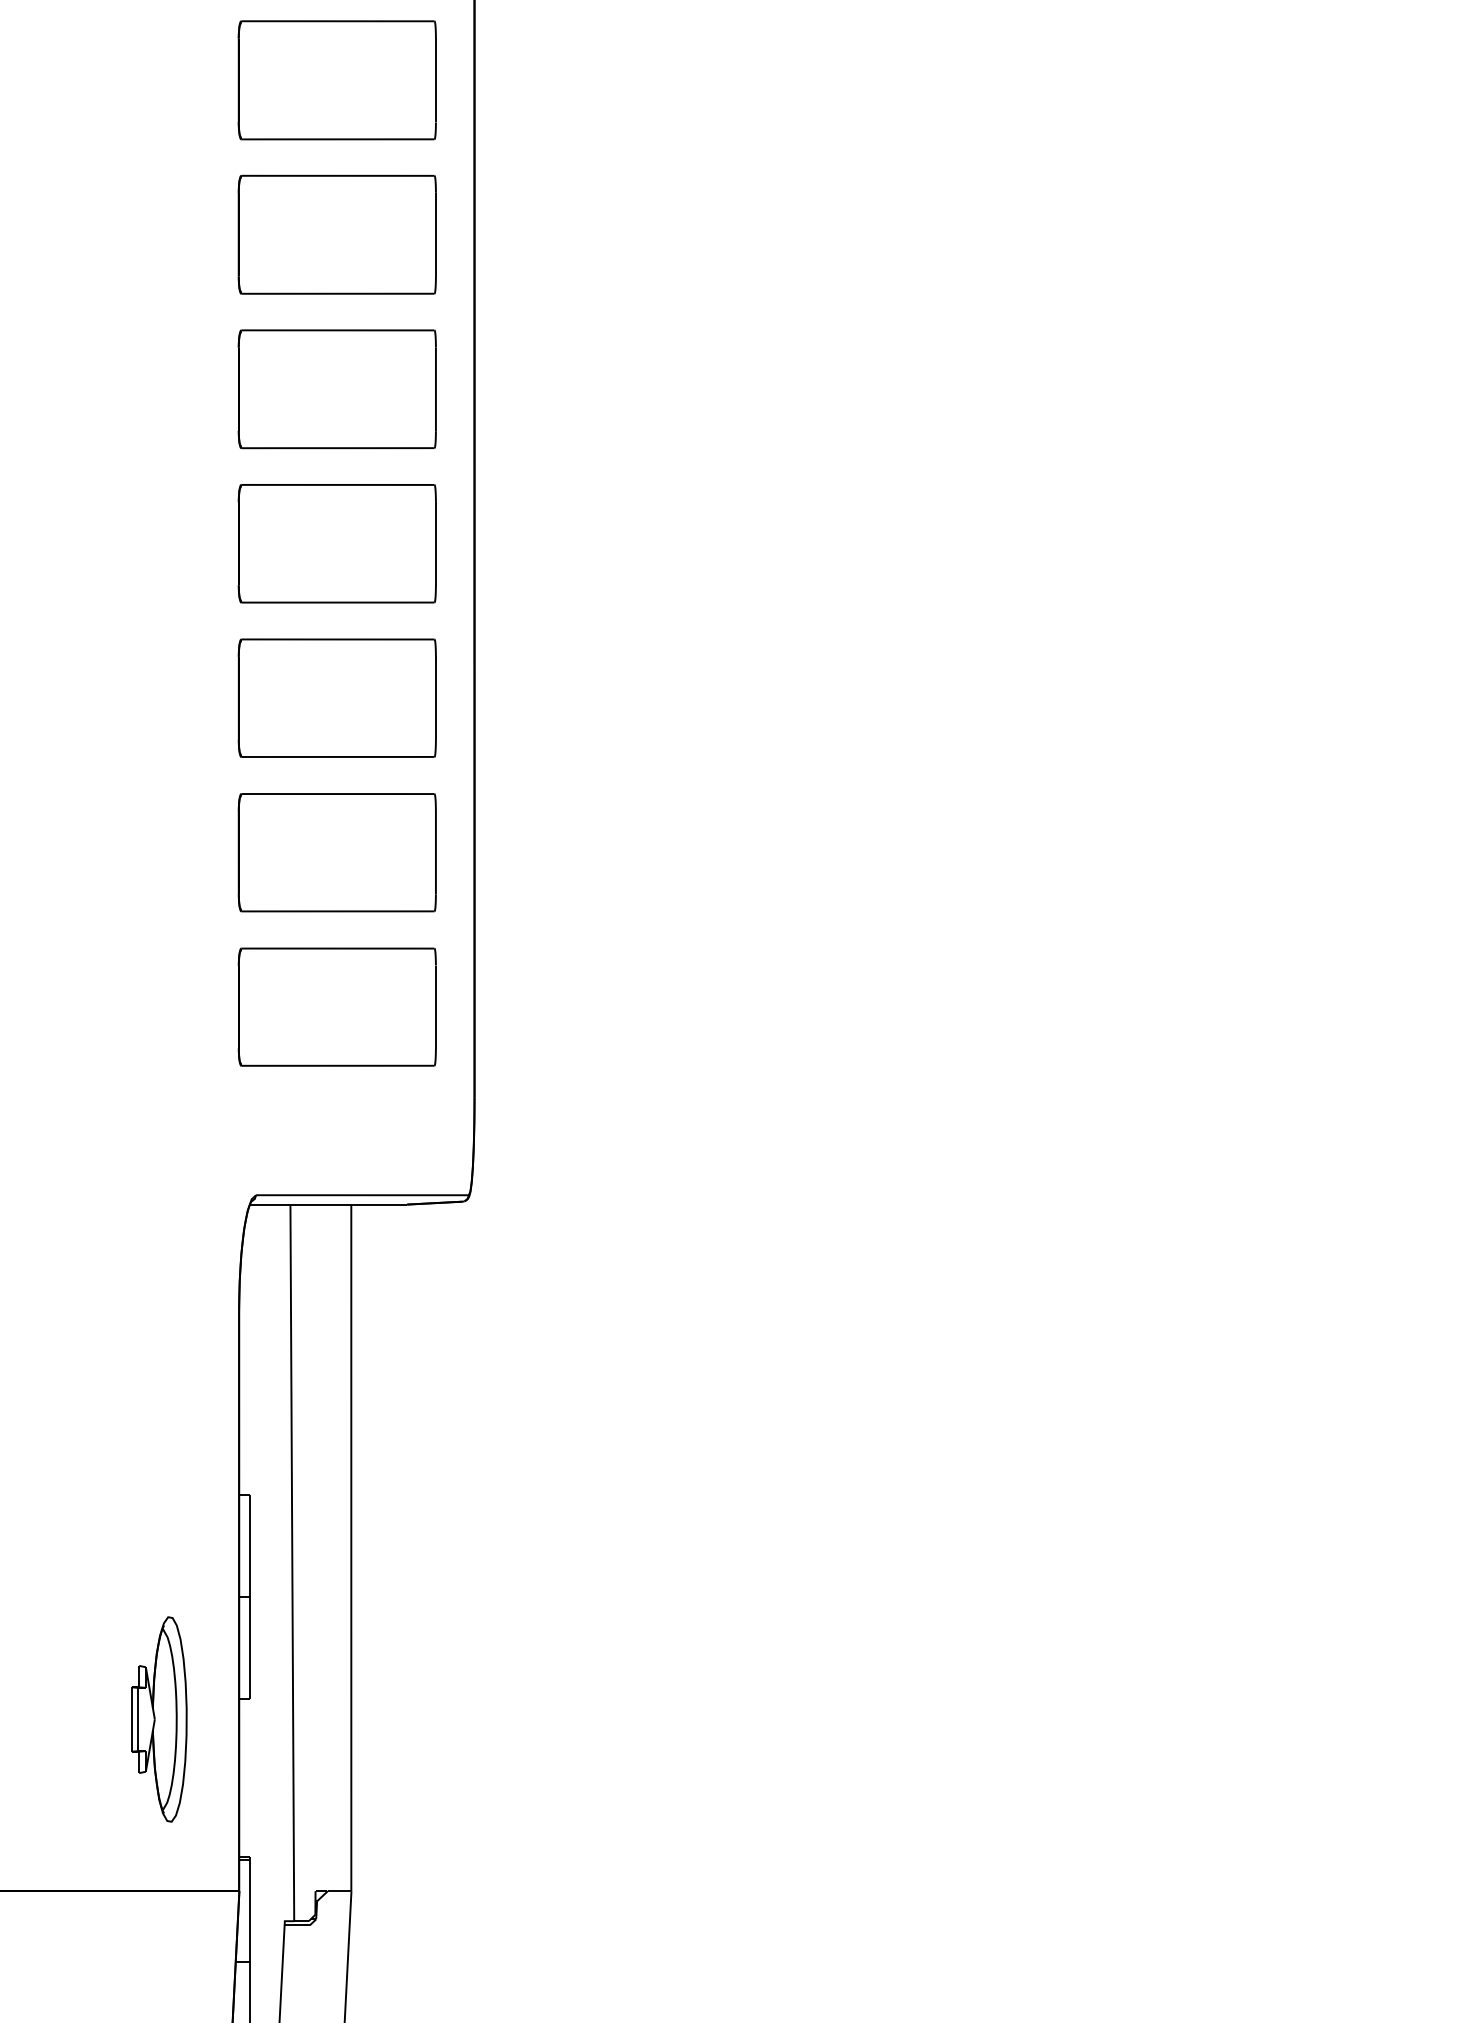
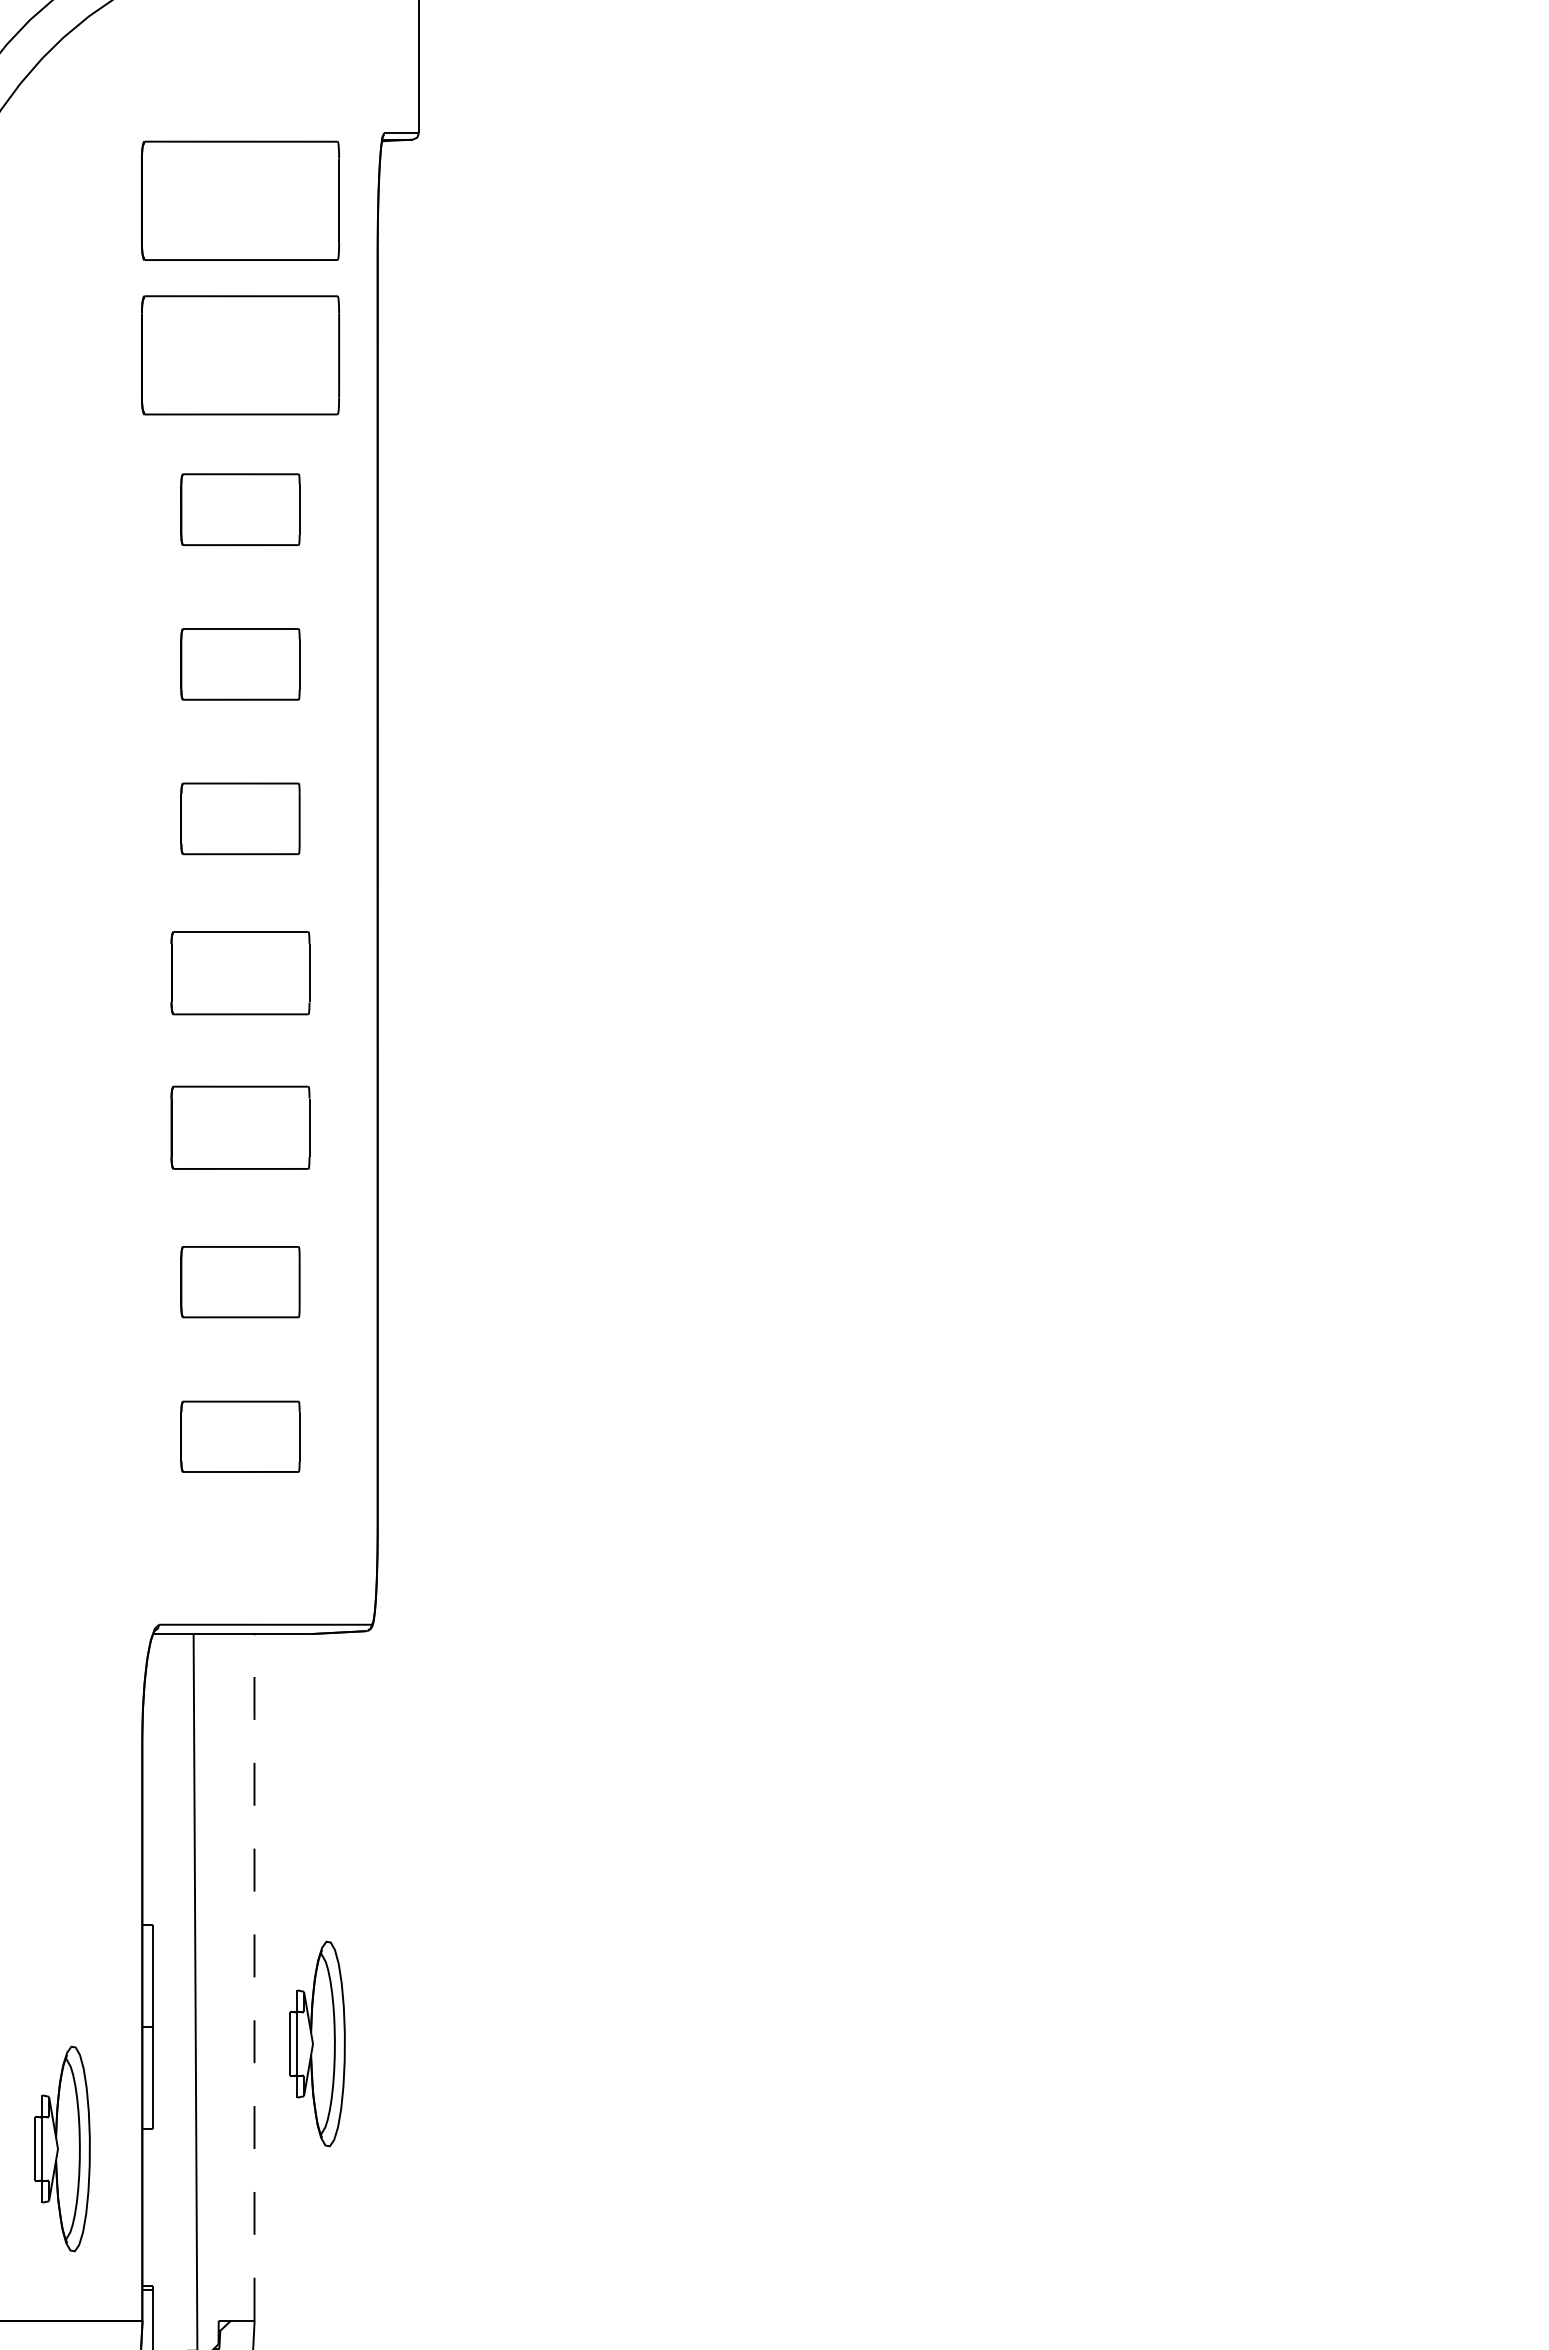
part: (337, 79) -> (240, 509), size x0.6
part: (337, 234) -> (240, 664), size x0.6
part: (337, 388) -> (240, 818), size x0.6
part: (337, 542) -> (240, 972), size x0.7
part: (337, 697) -> (240, 1127), size x0.7
part: (337, 851) -> (240, 1281), size x0.6
part: (337, 1006) -> (240, 1436), size x0.6
line: (351, 1546) -> (254, 1976), solid -> dashed
part: (414, 1613) -> (317, 2043), added

